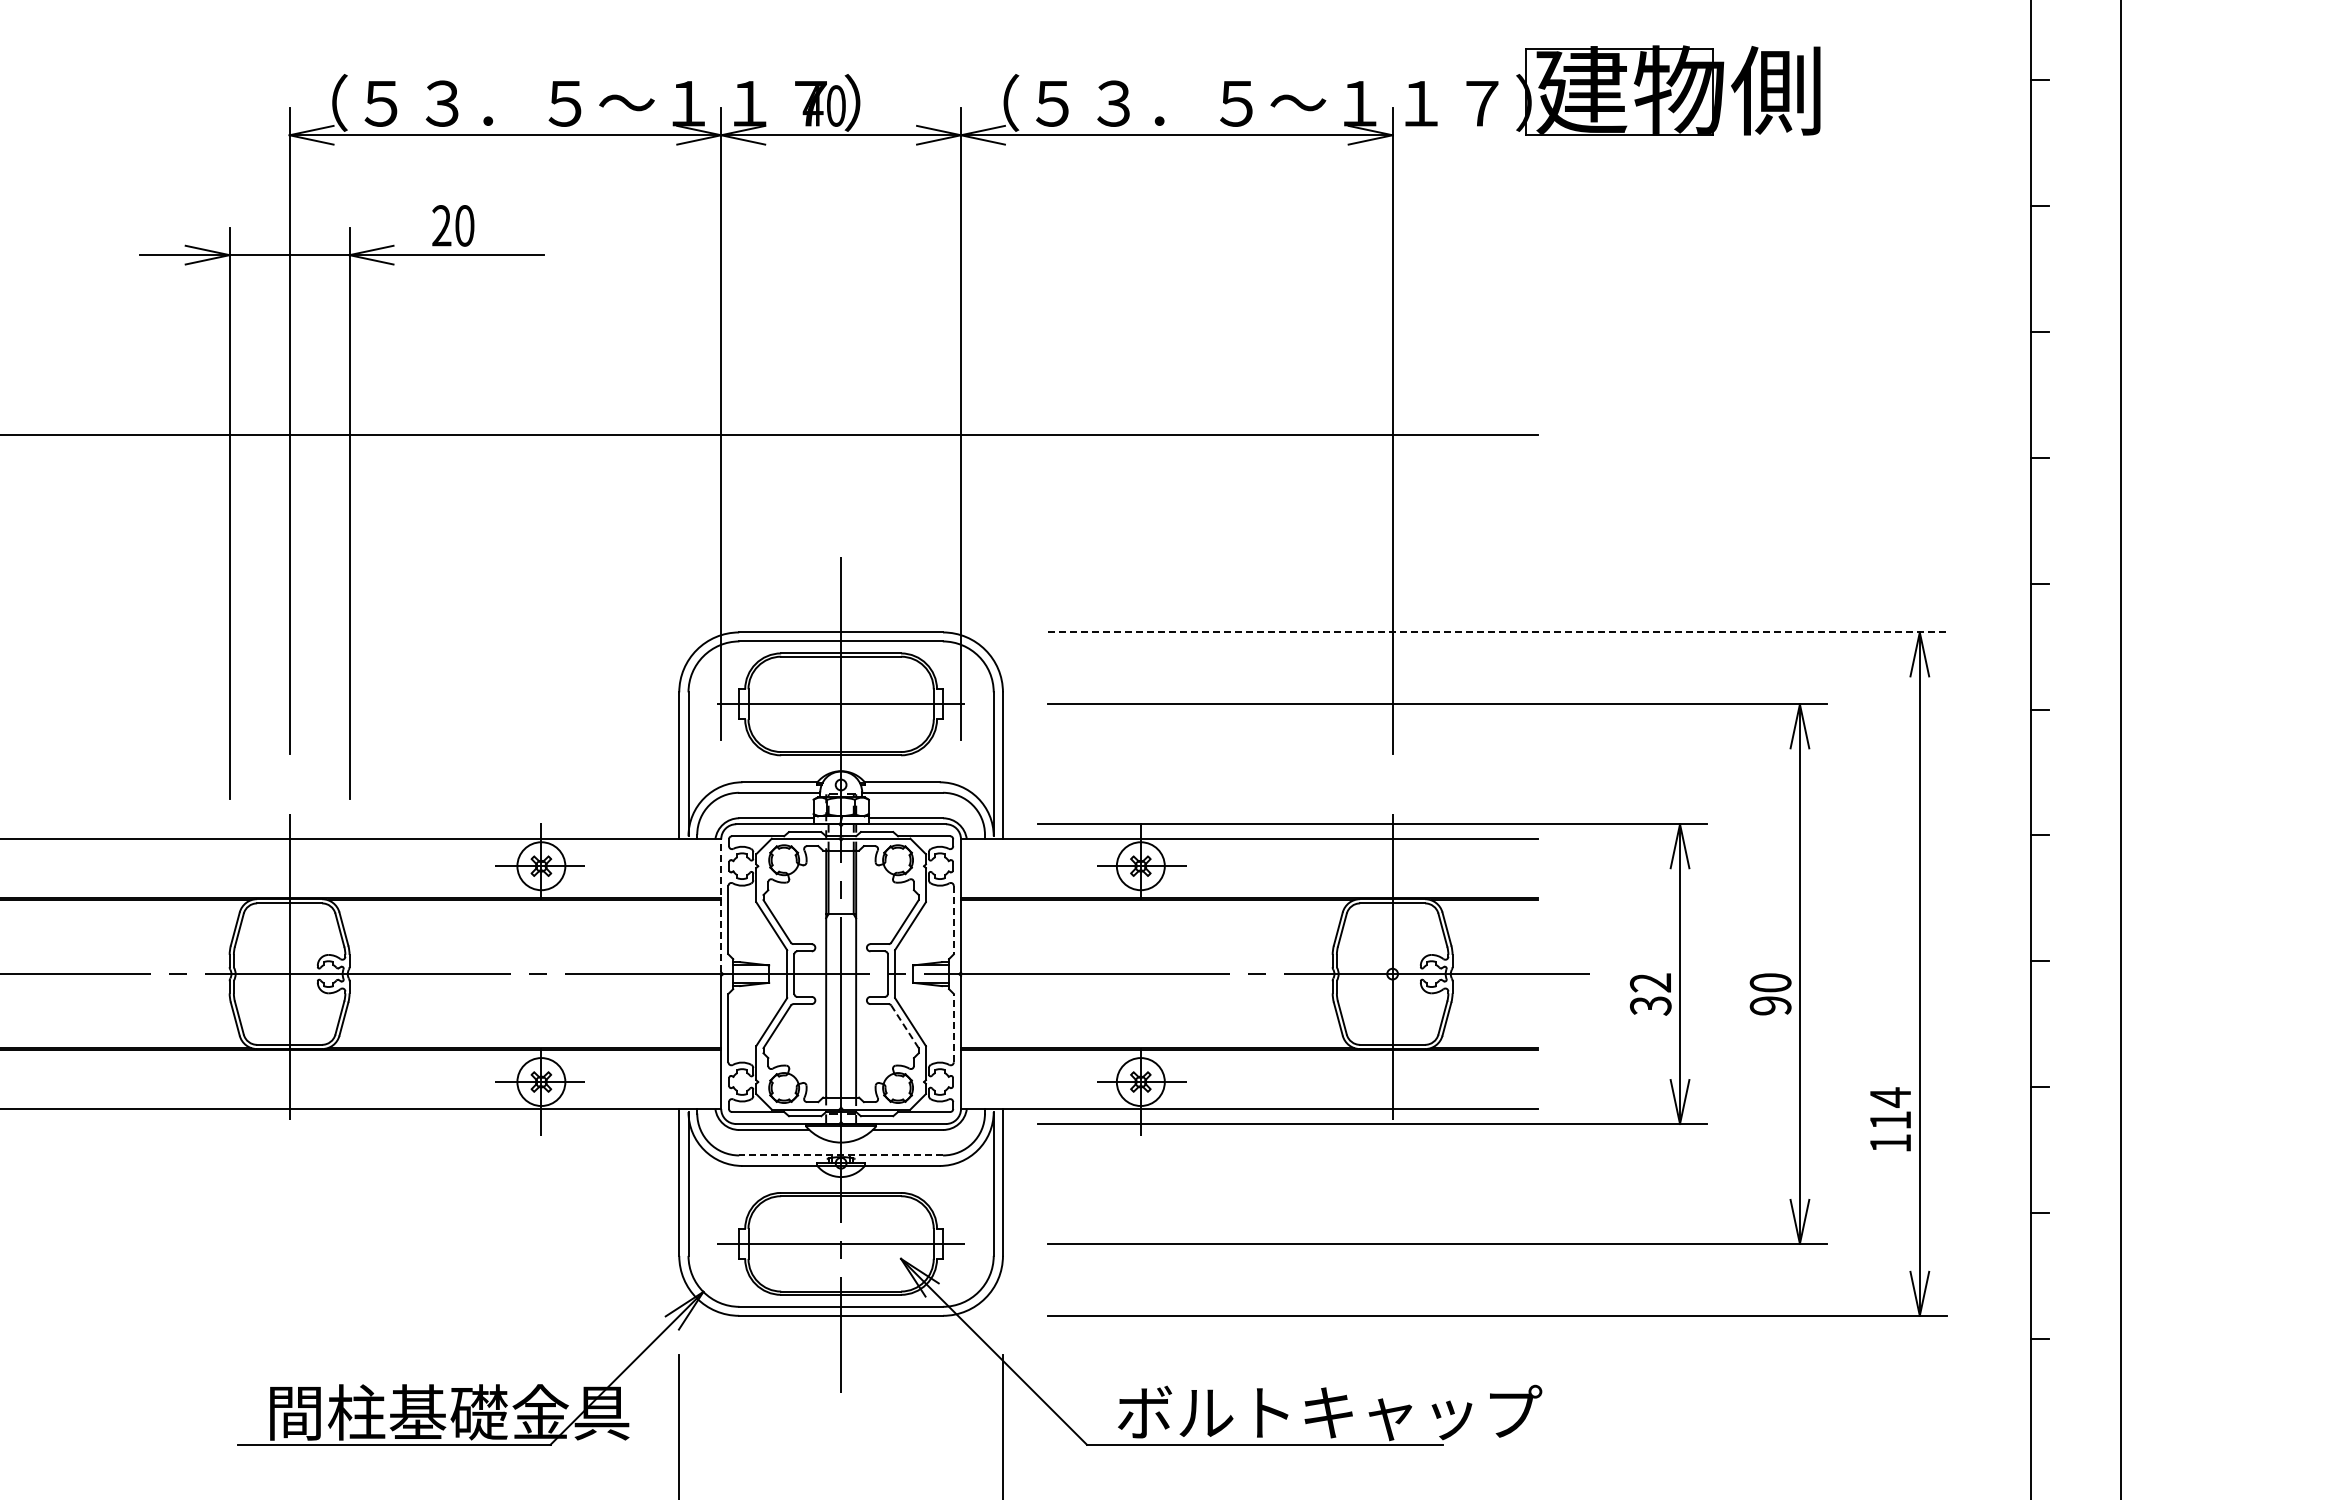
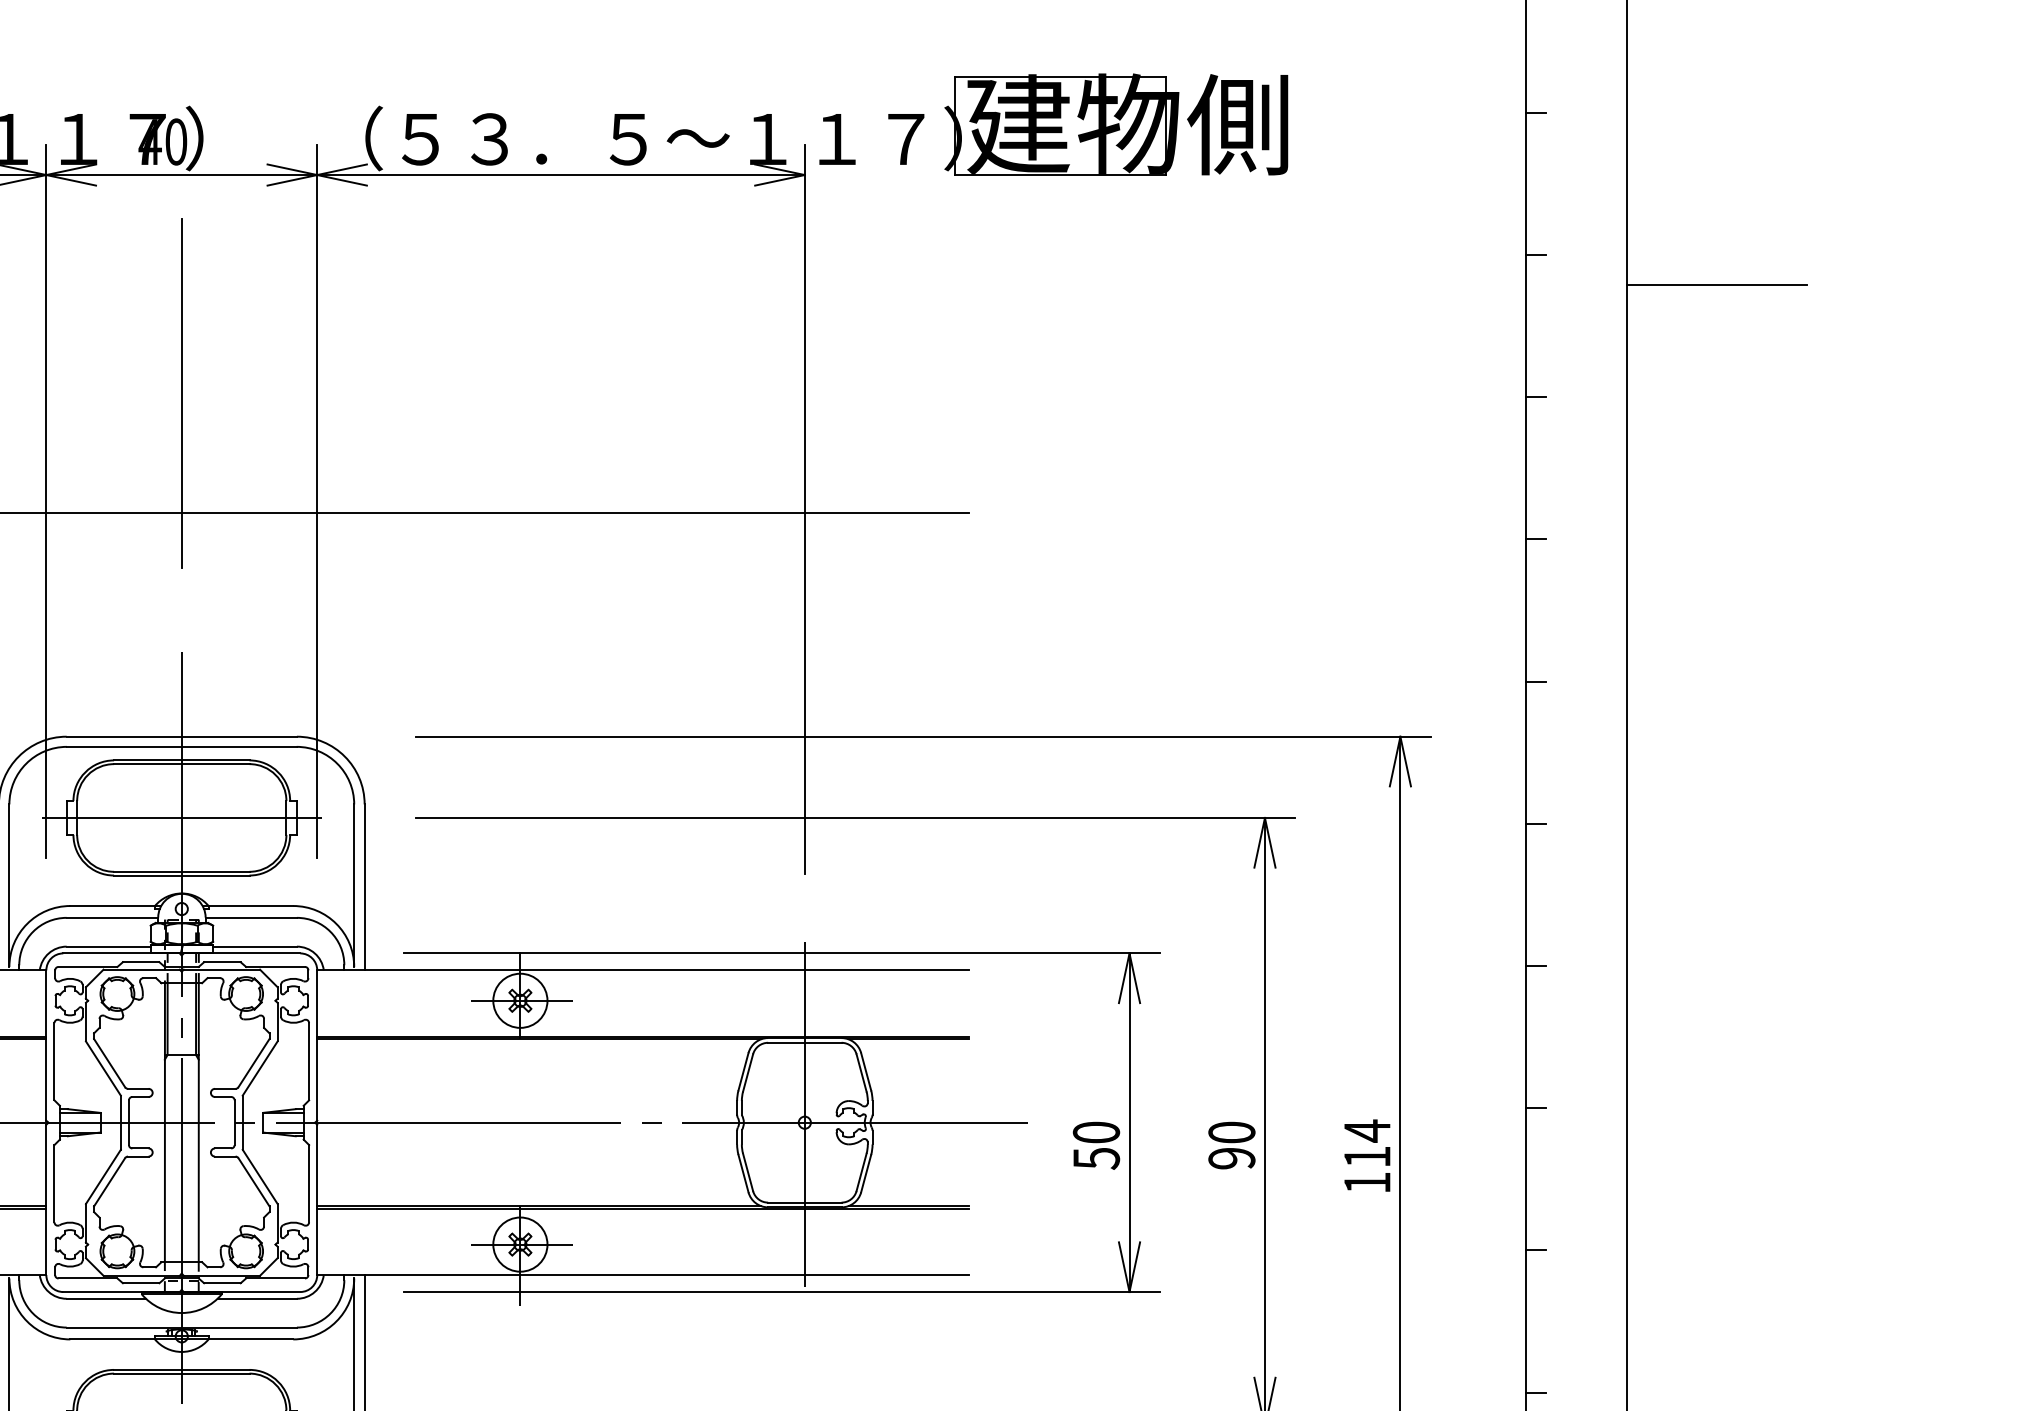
line: (2199, 232) -> (1716, 284), added
line: (841, 328) -> (182, 393), added
line: (1498, 632) -> (924, 736), dashed -> solid
line: (721, 905) -> (46, 1045), dashed -> solid
line: (953, 920) -> (308, 1062), dashed -> solid
text: (1650, 994) -> (1096, 1145), 32 -> 50
line: (904, 1026) -> (253, 1181), dashed -> solid
line: (953, 1027) -> (308, 1183), dashed -> solid
text: (1890, 1119) -> (1367, 1155), moved
line: (841, 1155) -> (182, 1327), dashed -> solid

